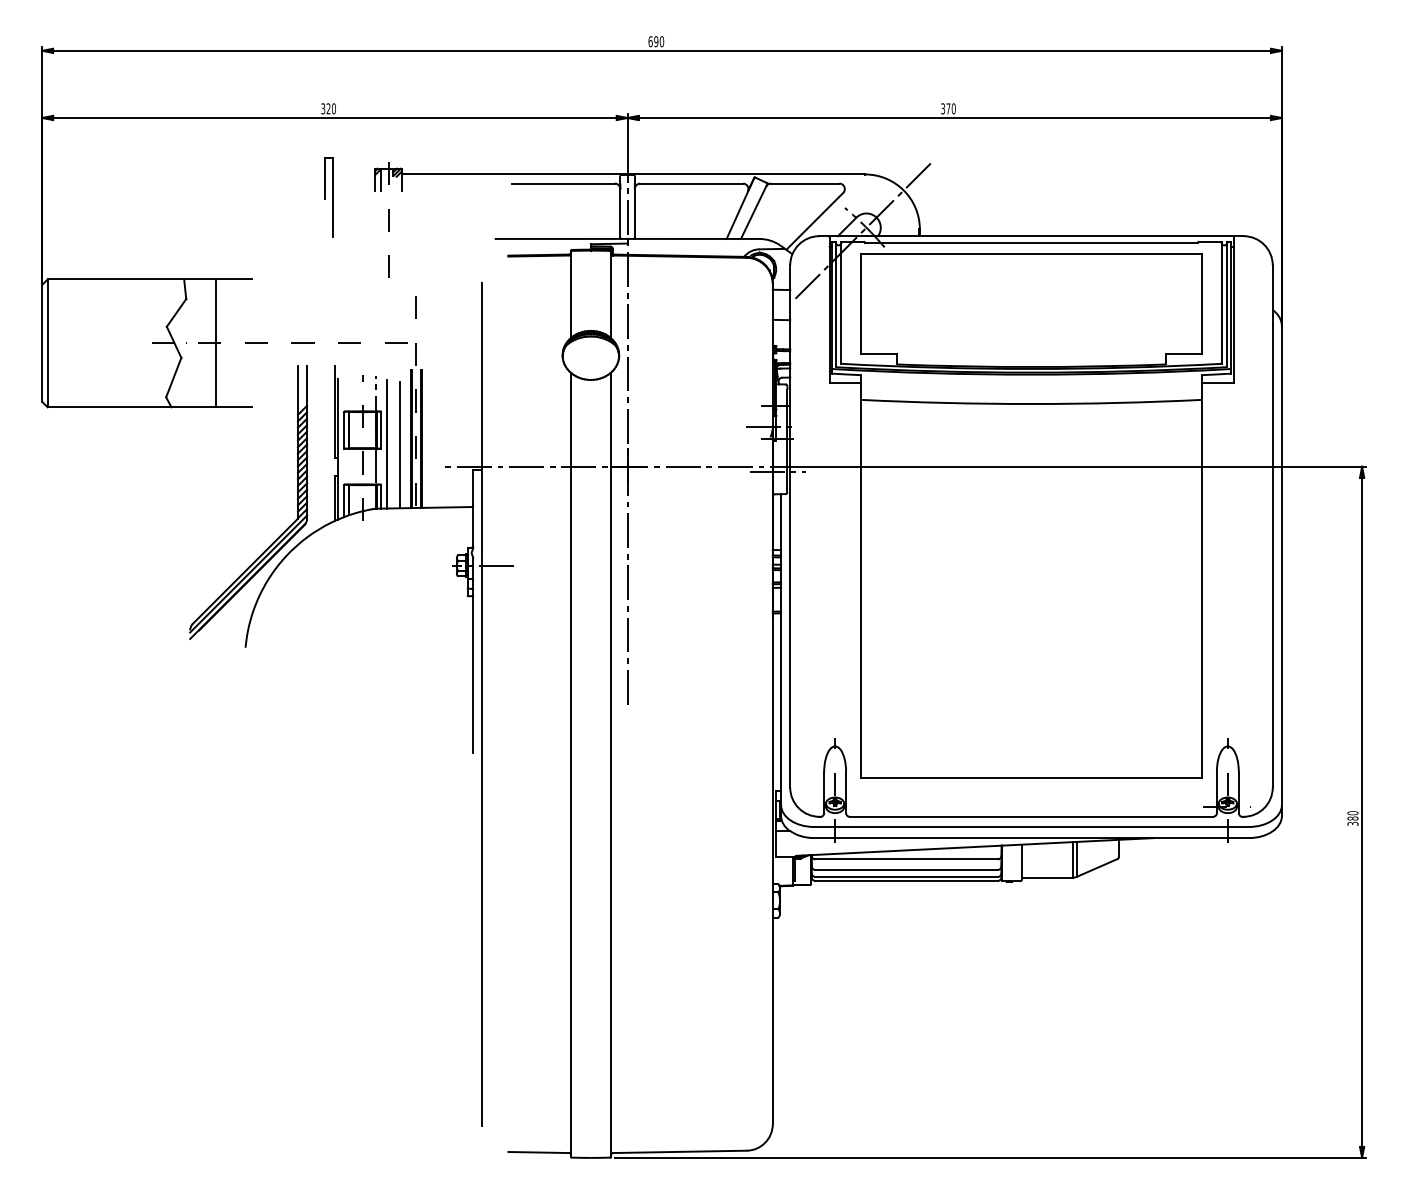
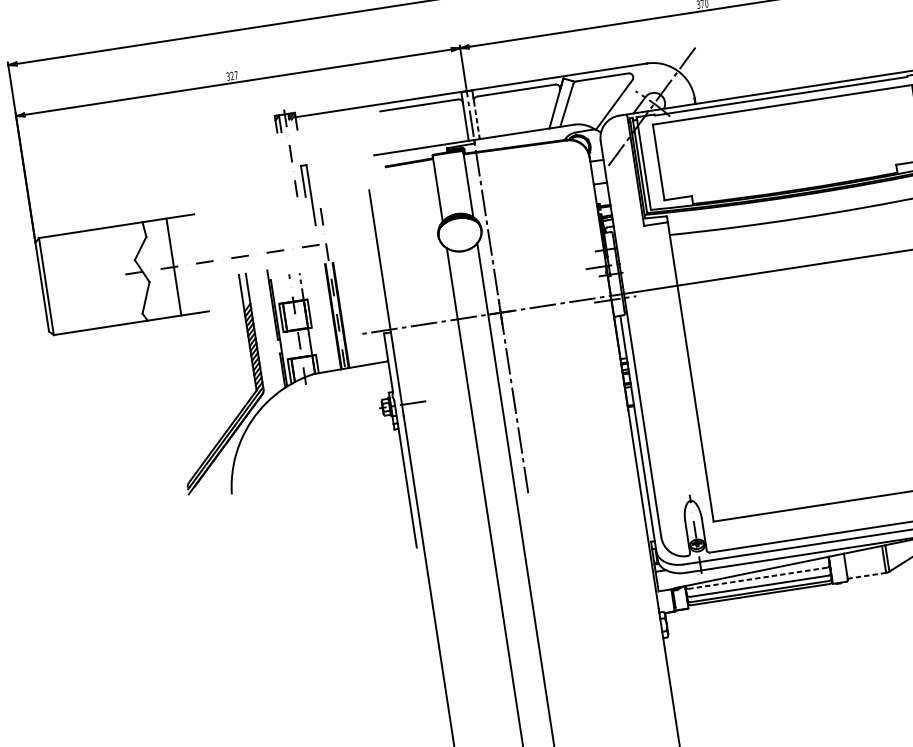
text: (333, 108) -> (235, 75), 320 -> 327
part: (328, 197) -> (307, 195), moved
line: (634, 213) -> (476, 119), solid -> dashed
line: (387, 443) -> (315, 323), removed
line: (399, 444) -> (325, 322), removed
line: (906, 859) -> (757, 578), solid -> dashed
line: (1047, 877) -> (866, 575), solid -> dashed

